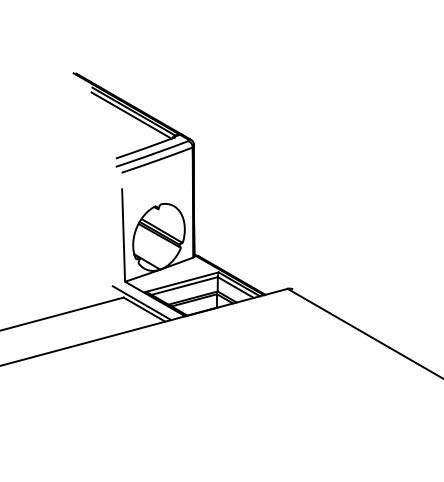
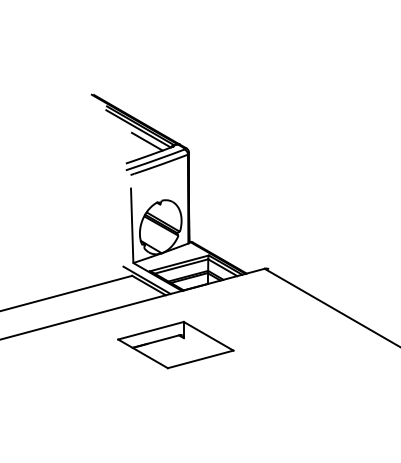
line: (141, 131) -> (146, 141), added
part: (177, 382) -> (175, 344), added

